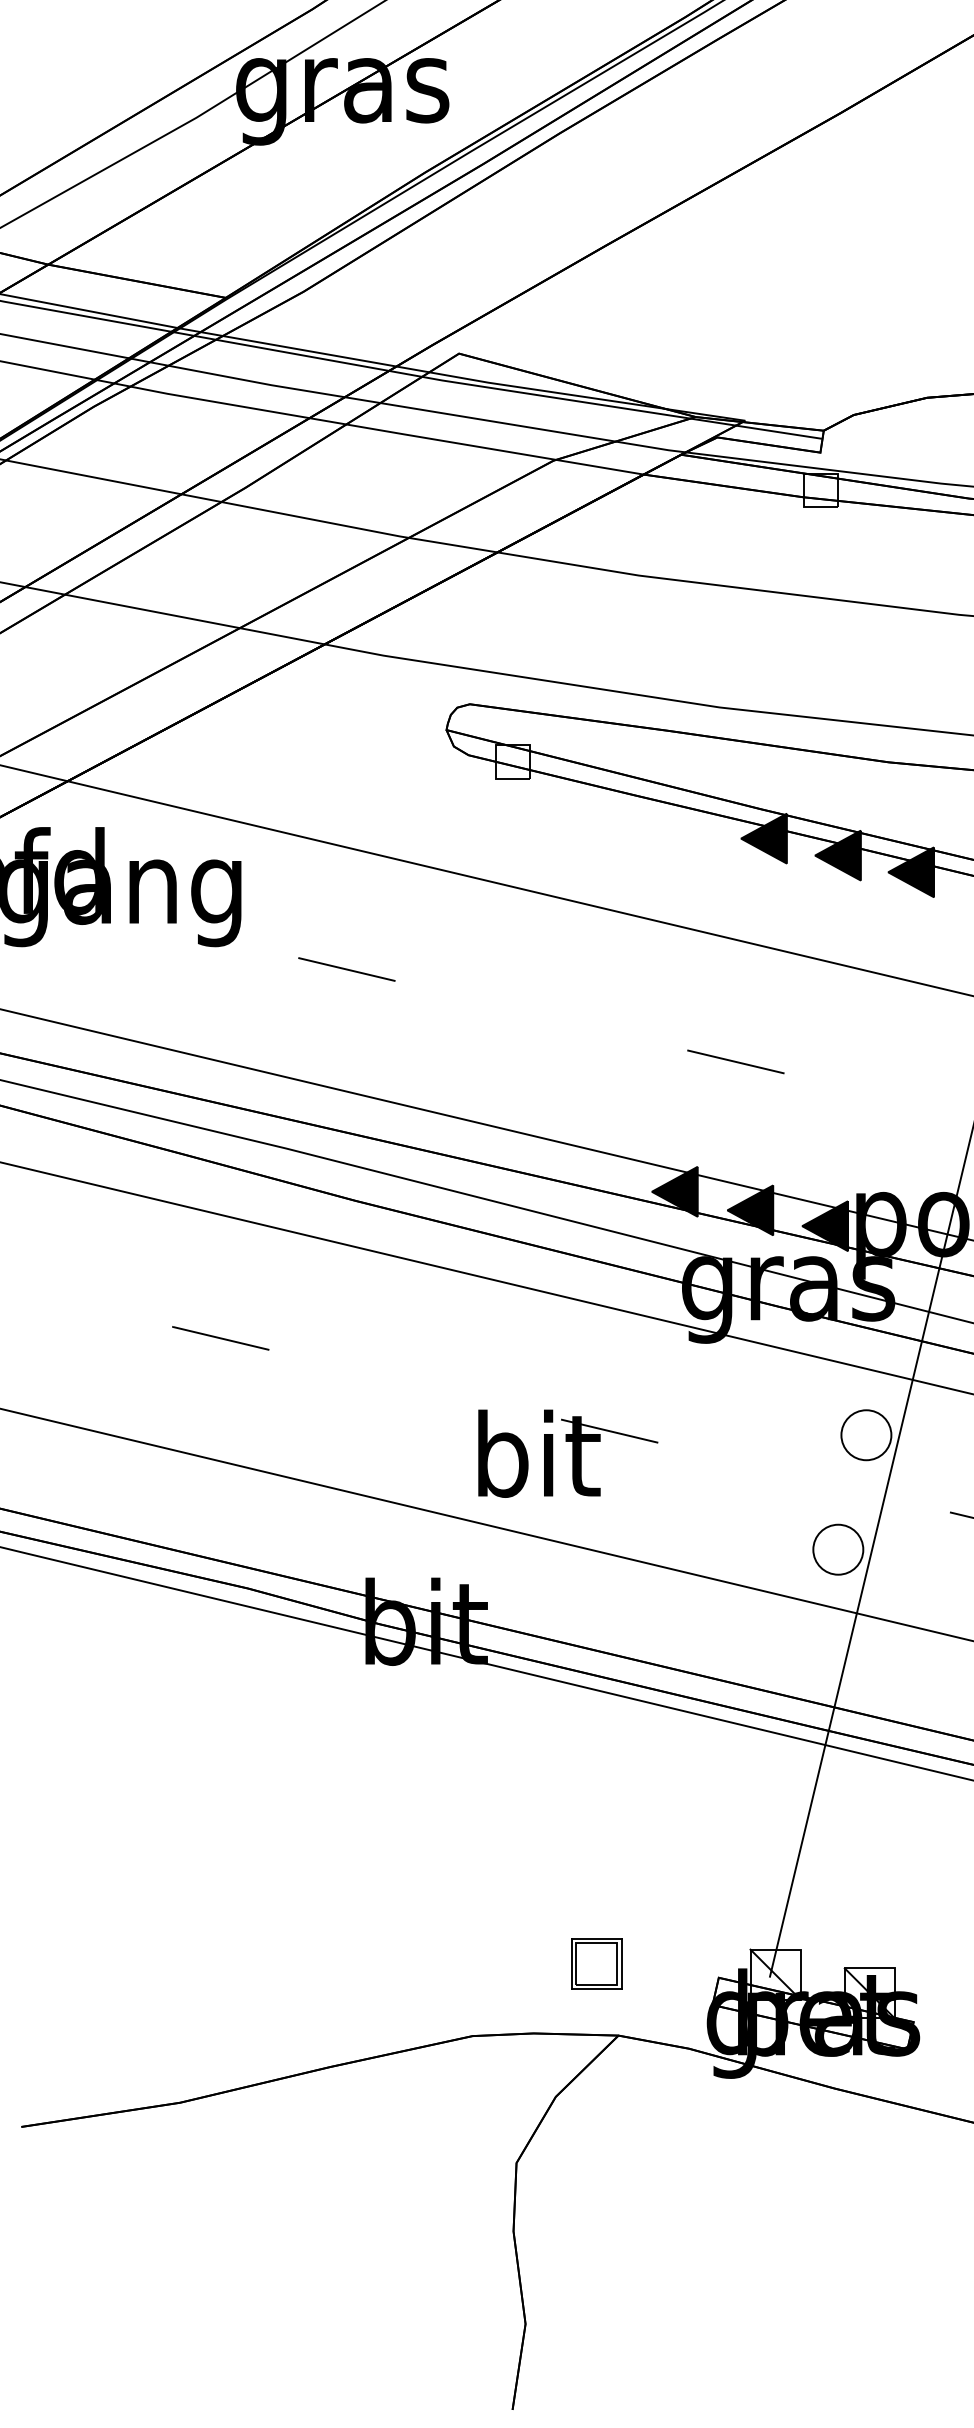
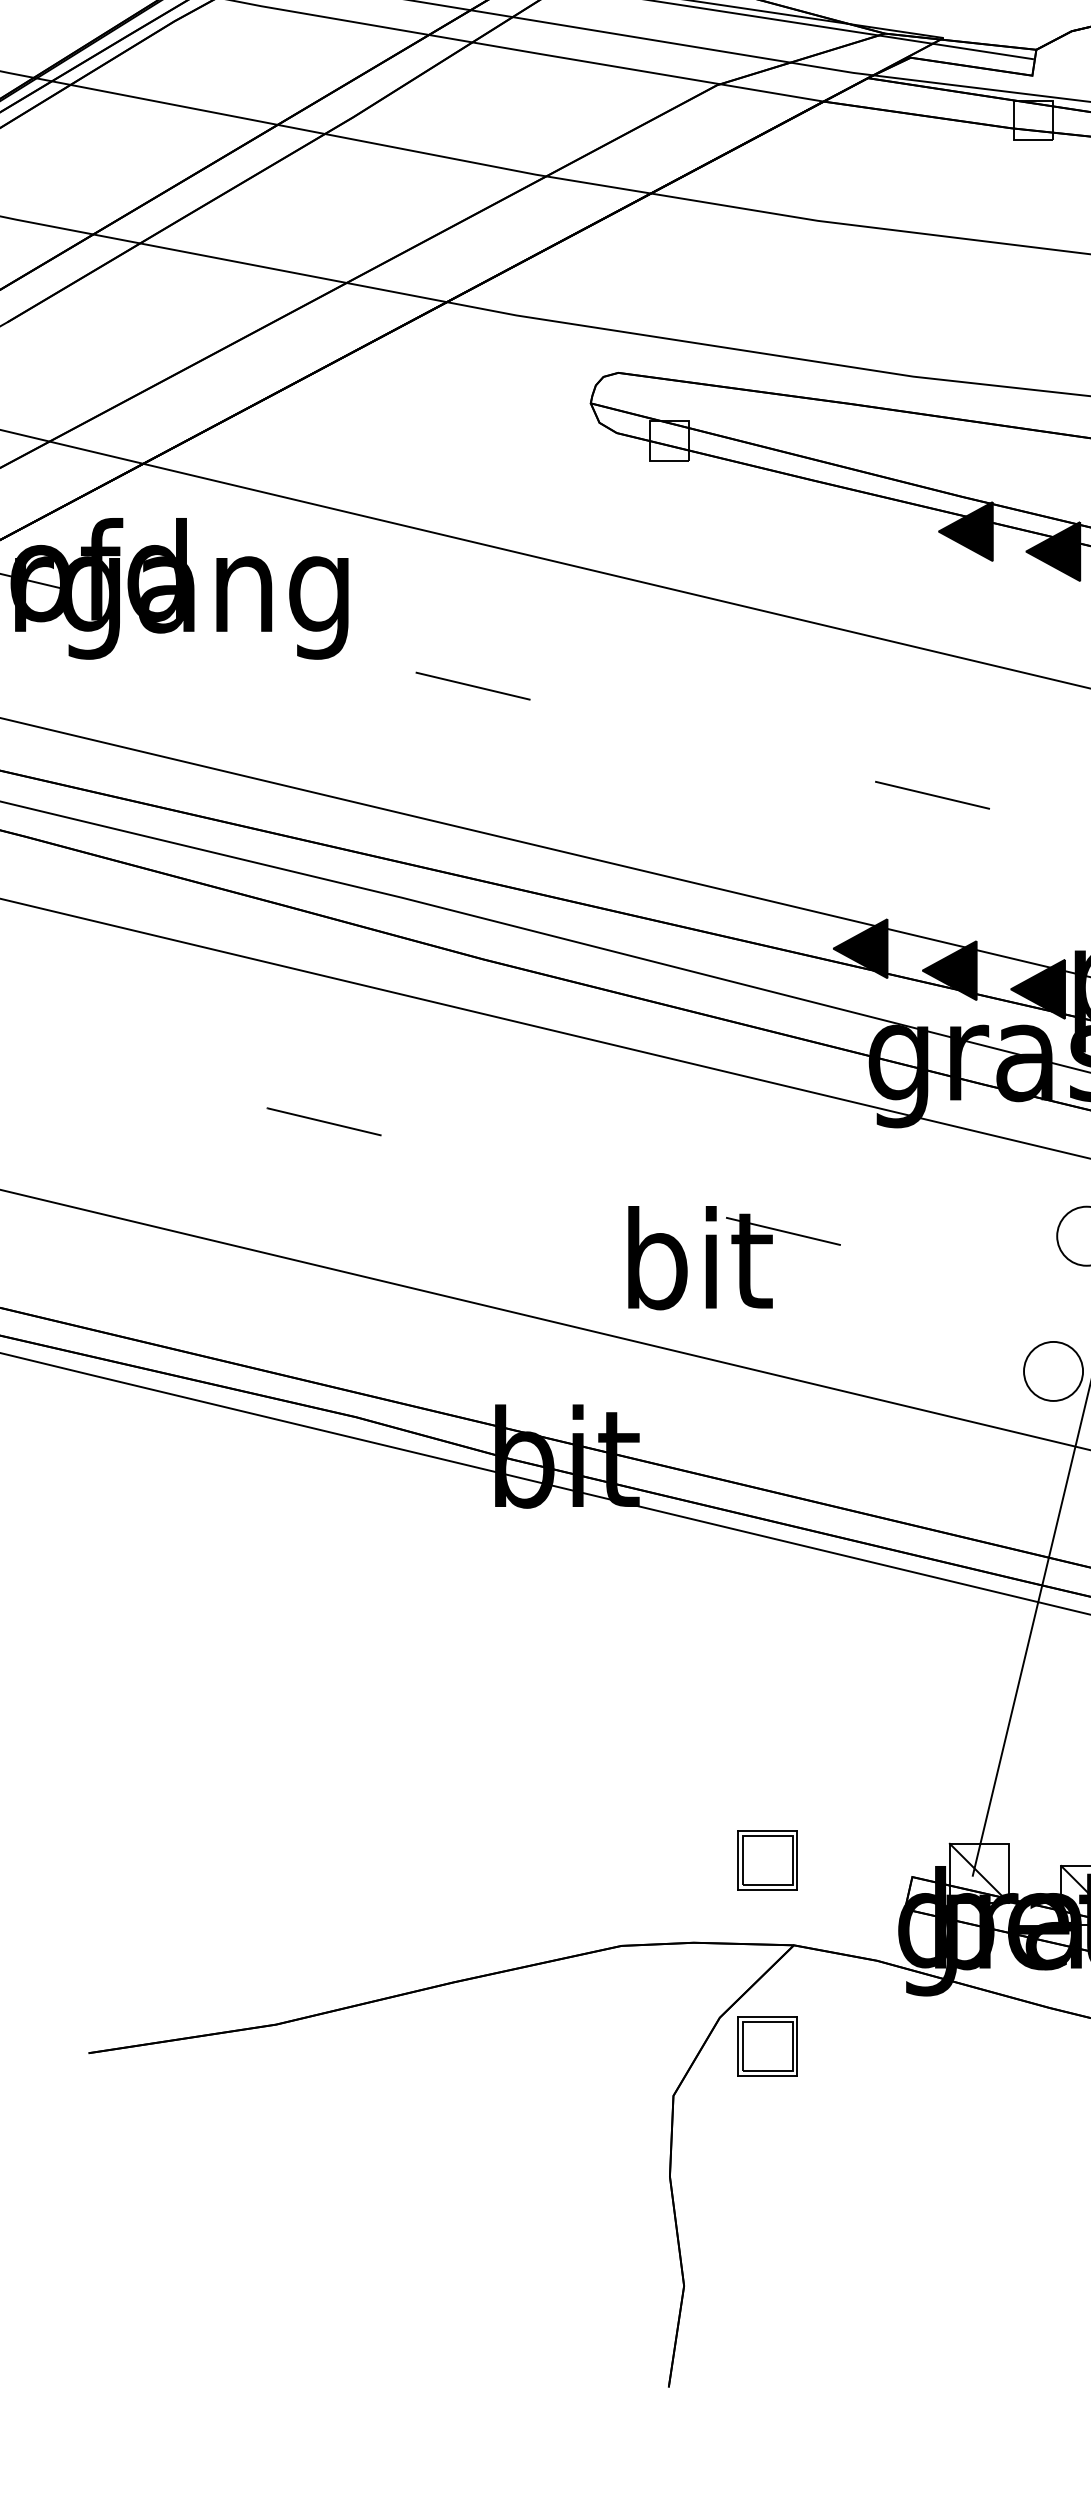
part: (596, 2120) -> (767, 2045), added

